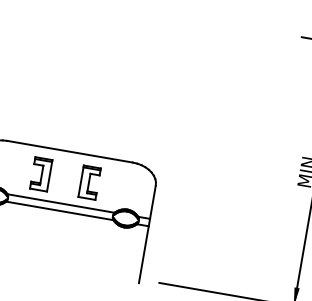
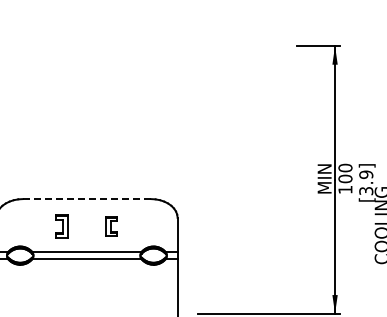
line: (70, 152) -> (87, 199), solid -> dashed
part: (41, 173) -> (62, 225), size x0.7
part: (89, 181) -> (111, 225), size x0.6

